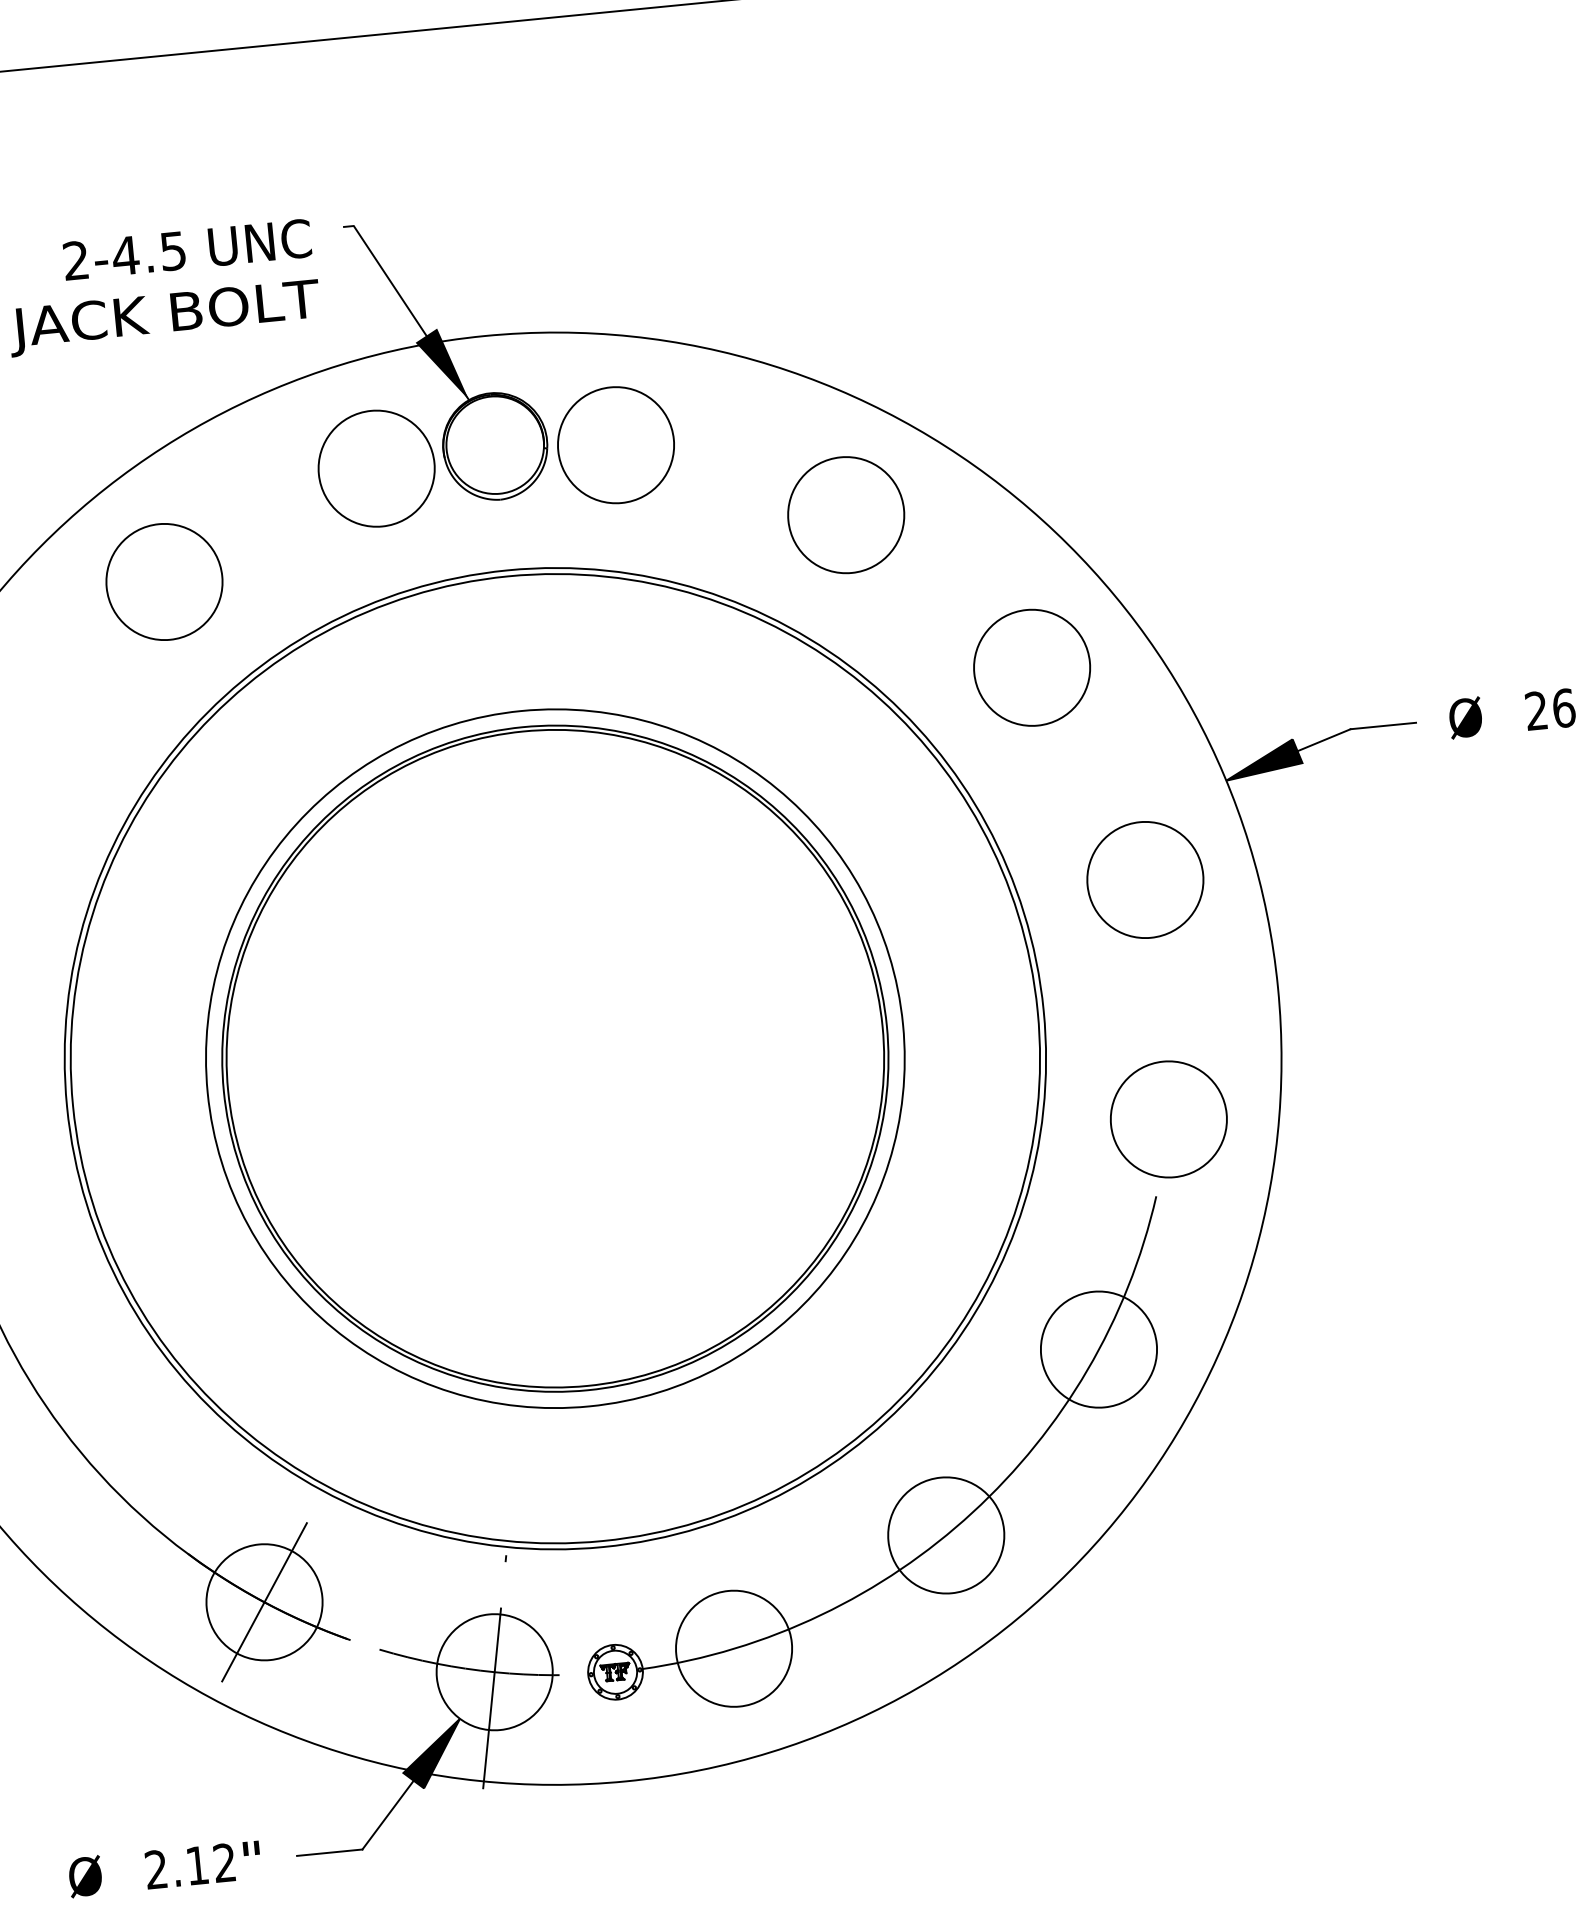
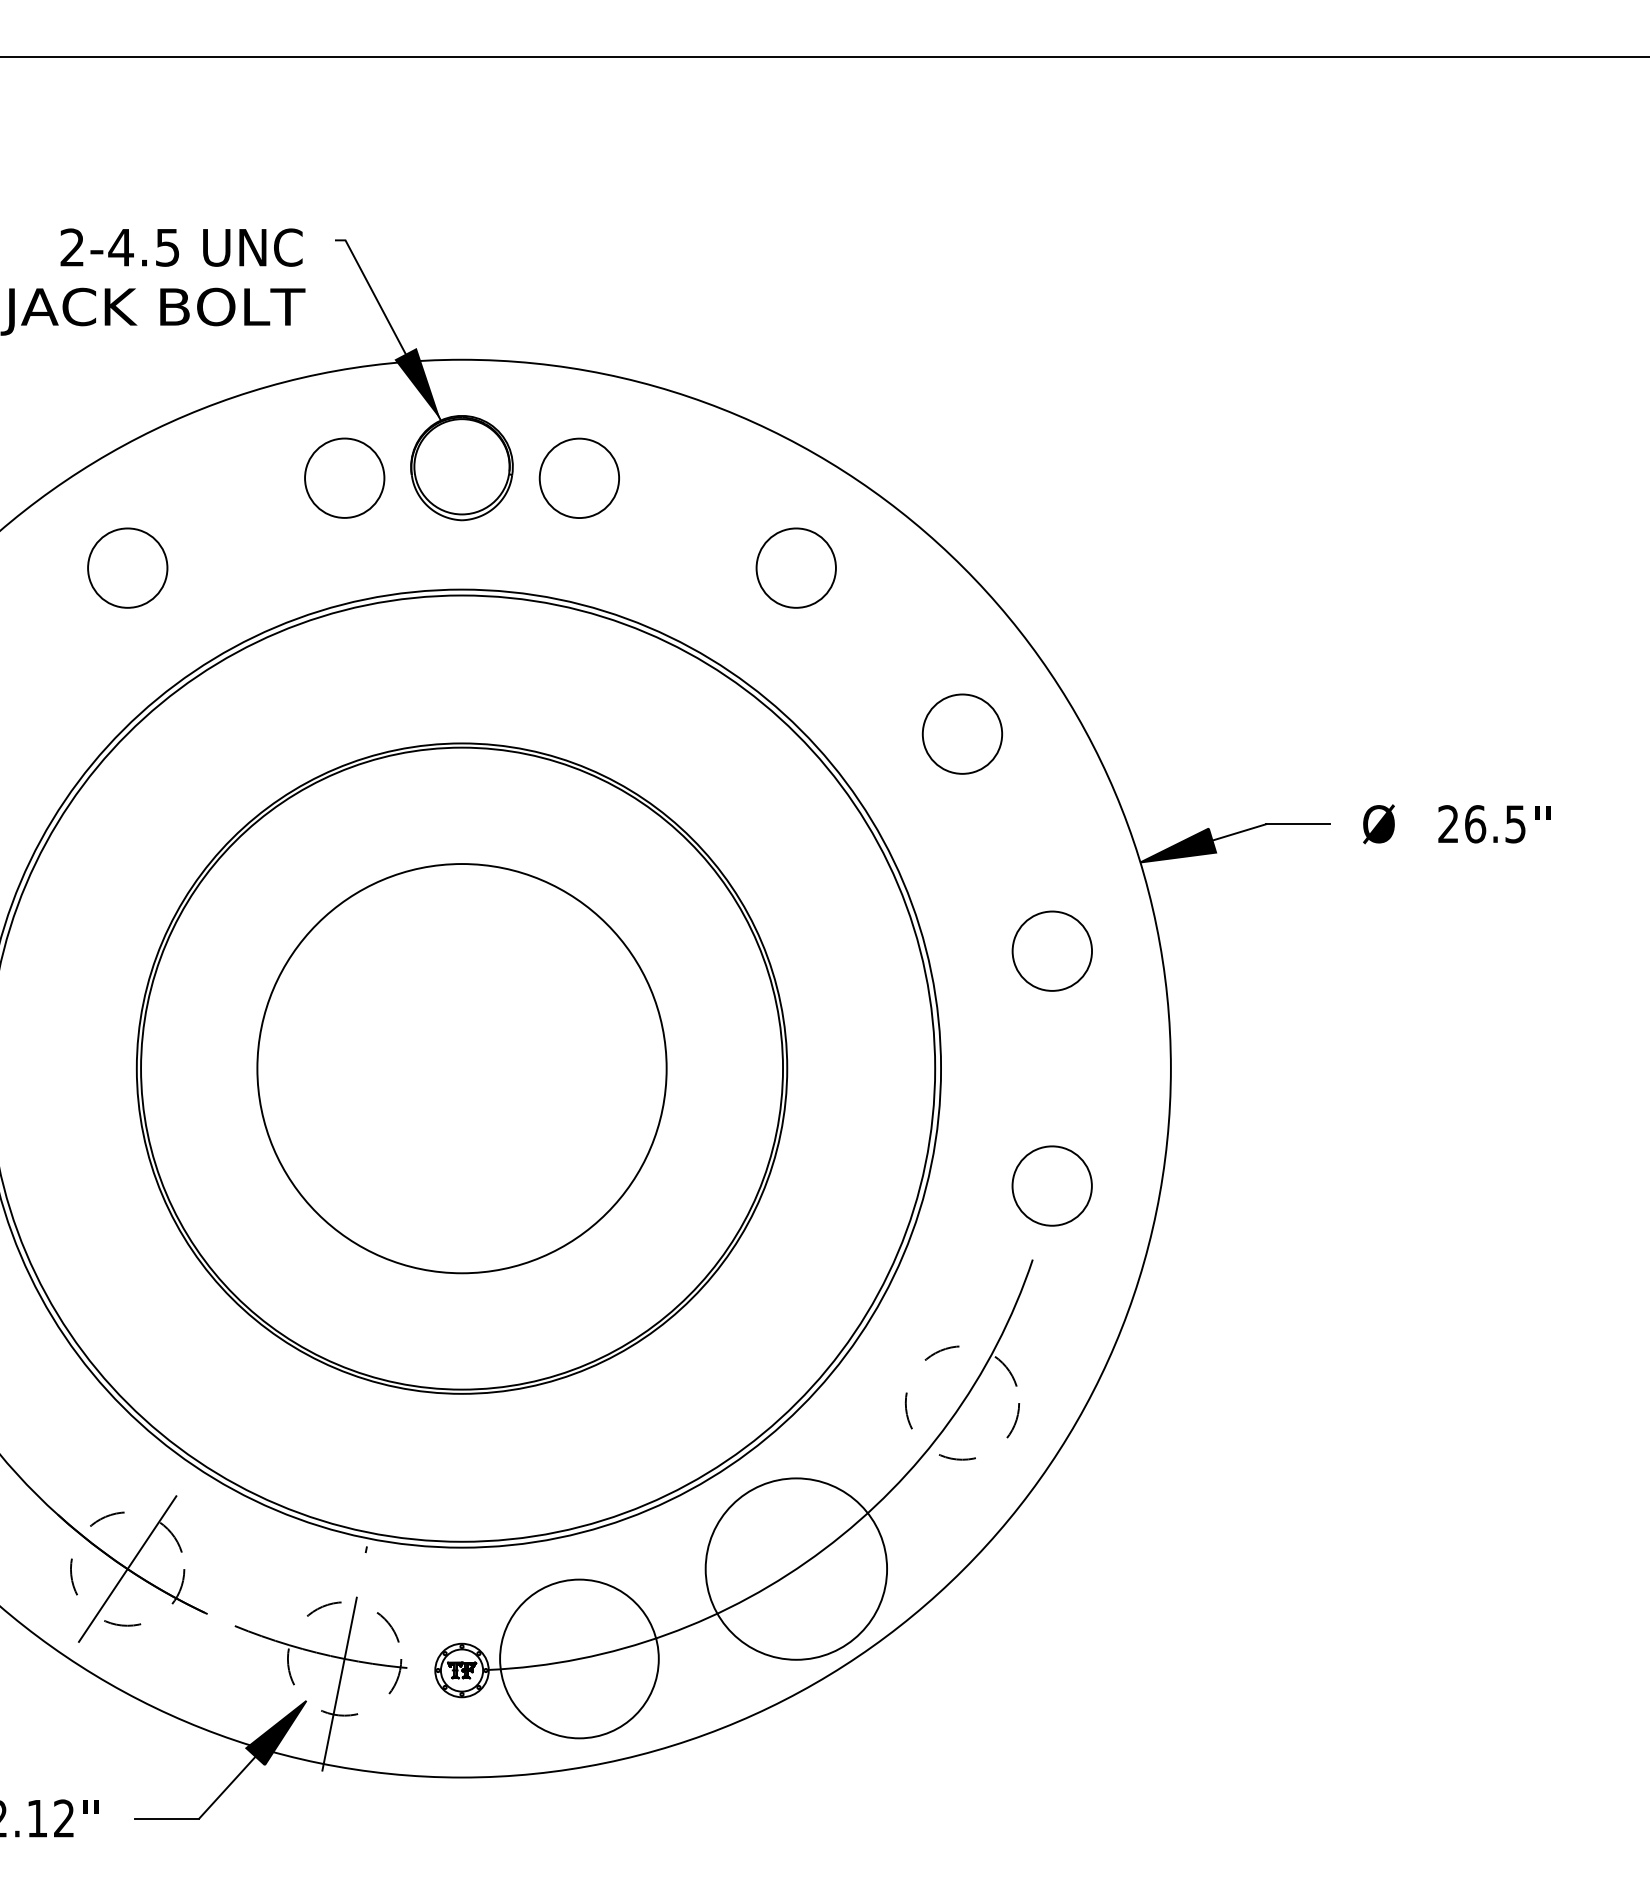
circle: (616, 445) -> (579, 478), size x0.7
circle: (376, 467) -> (344, 477), size x0.7
circle: (845, 514) -> (795, 567), size x0.7
circle: (164, 581) -> (127, 567), size x0.7
circle: (1032, 667) -> (962, 733), size x0.7
circle: (1145, 879) -> (1052, 950), size x0.7
circle: (554, 1058) -> (461, 1068), size x0.6
circle: (1167, 1118) -> (1051, 1185), size x0.7
circle: (1098, 1349) -> (962, 1402), solid -> dashed
circle: (946, 1534) -> (796, 1568), size x1.6
circle: (264, 1601) -> (127, 1568), solid -> dashed
circle: (734, 1648) -> (579, 1658), size x1.4
circle: (494, 1671) -> (344, 1658), solid -> dashed

